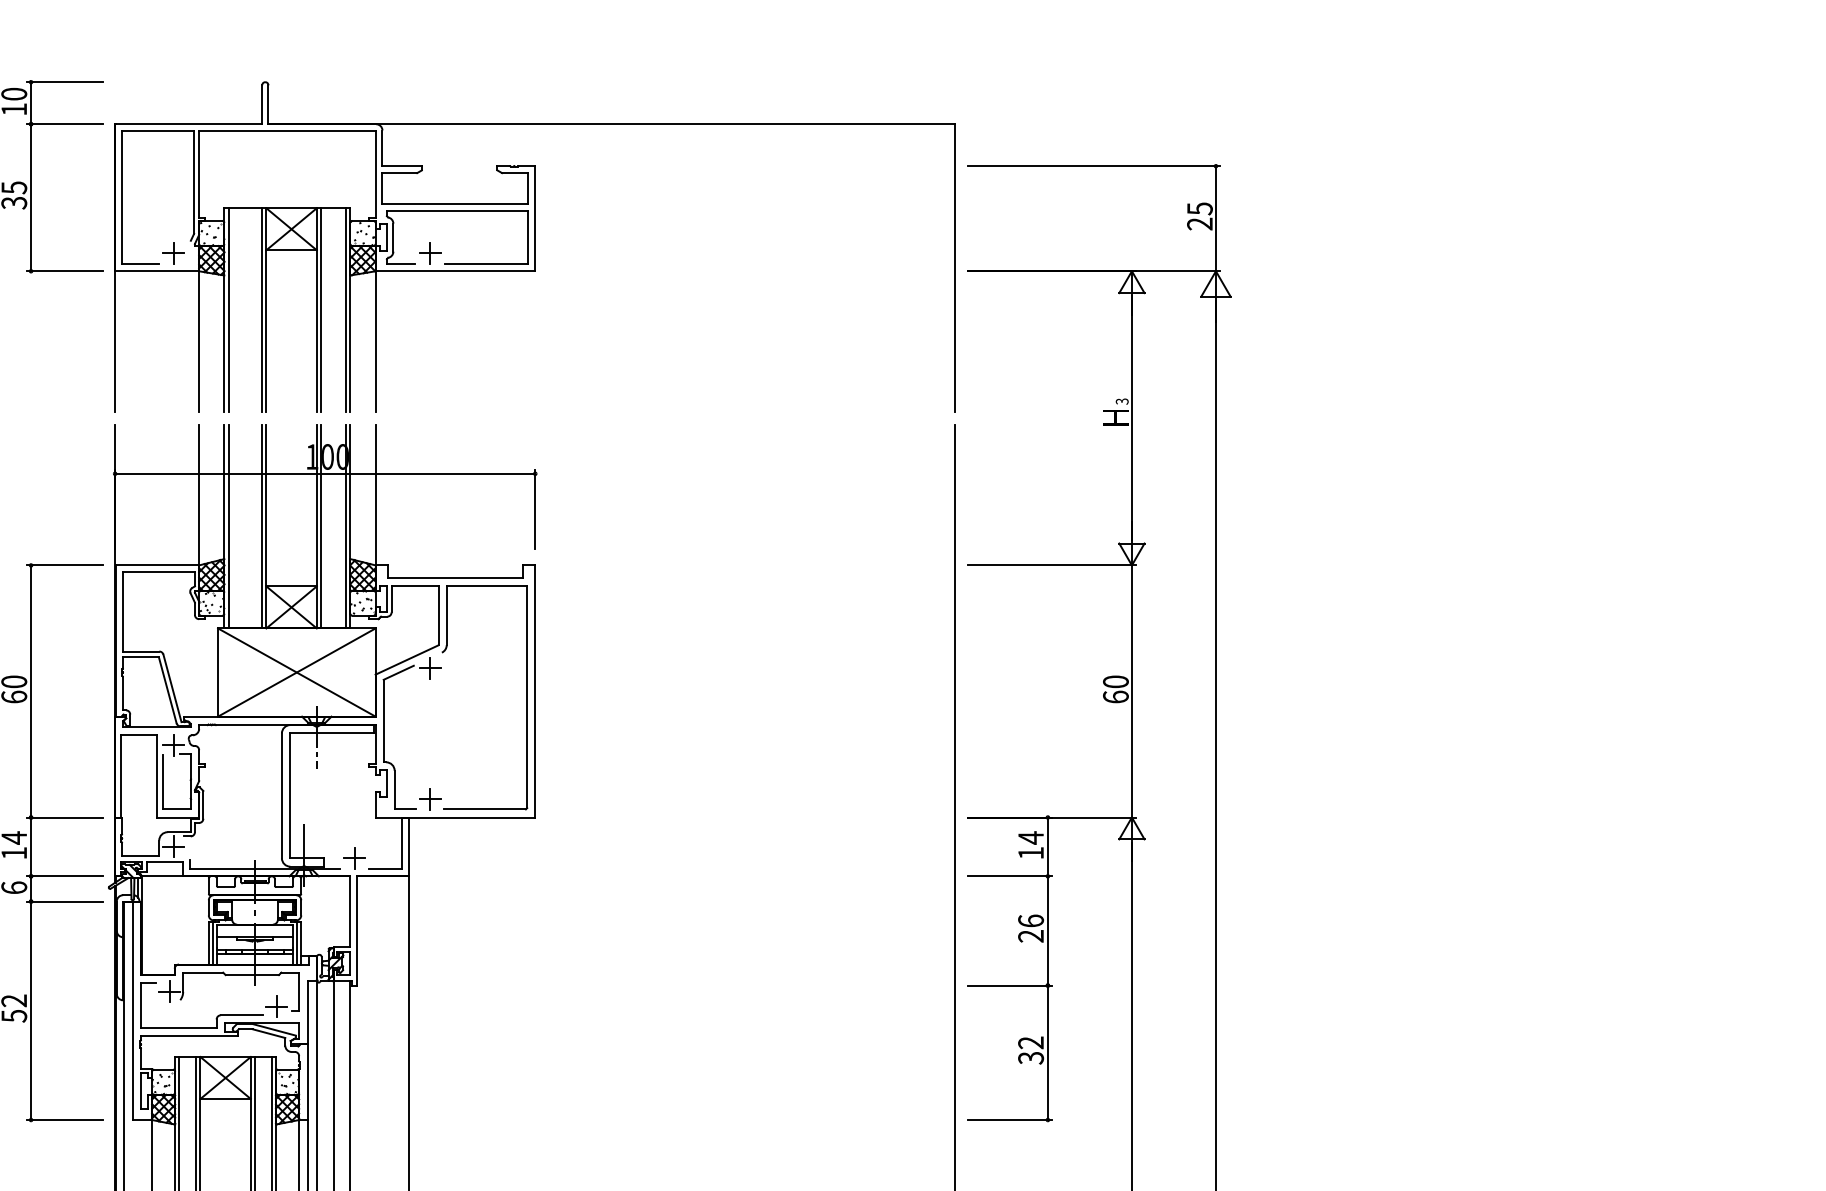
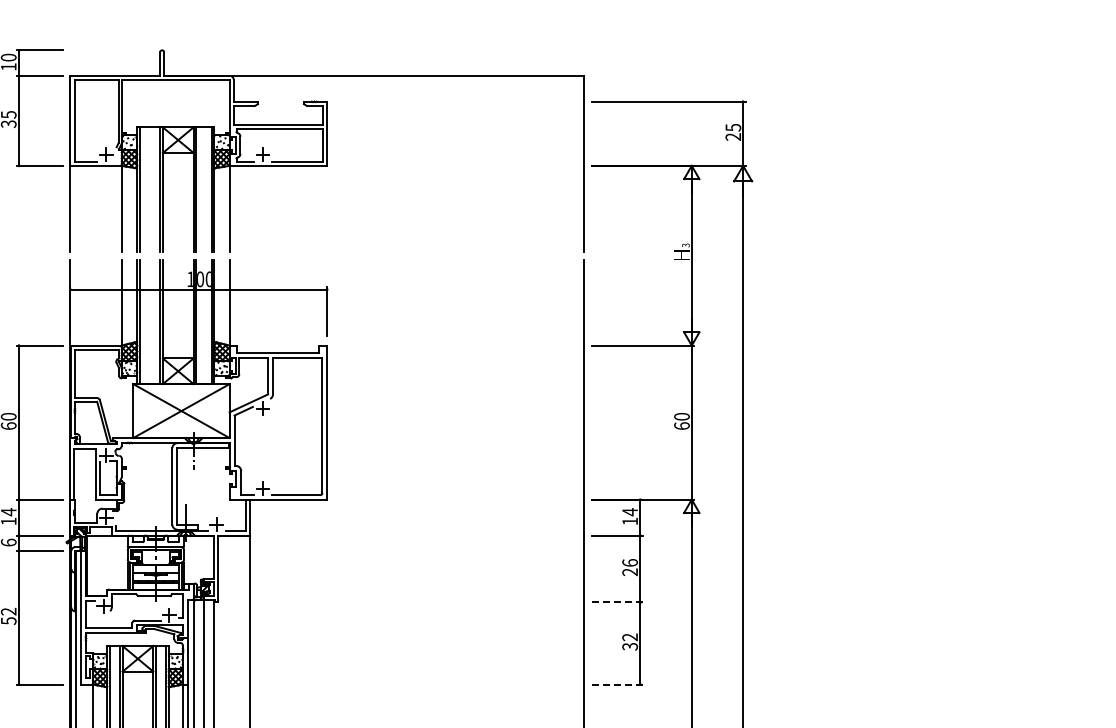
line: (1010, 985) -> (617, 602), solid -> dashed
line: (1010, 1119) -> (617, 684), solid -> dashed

